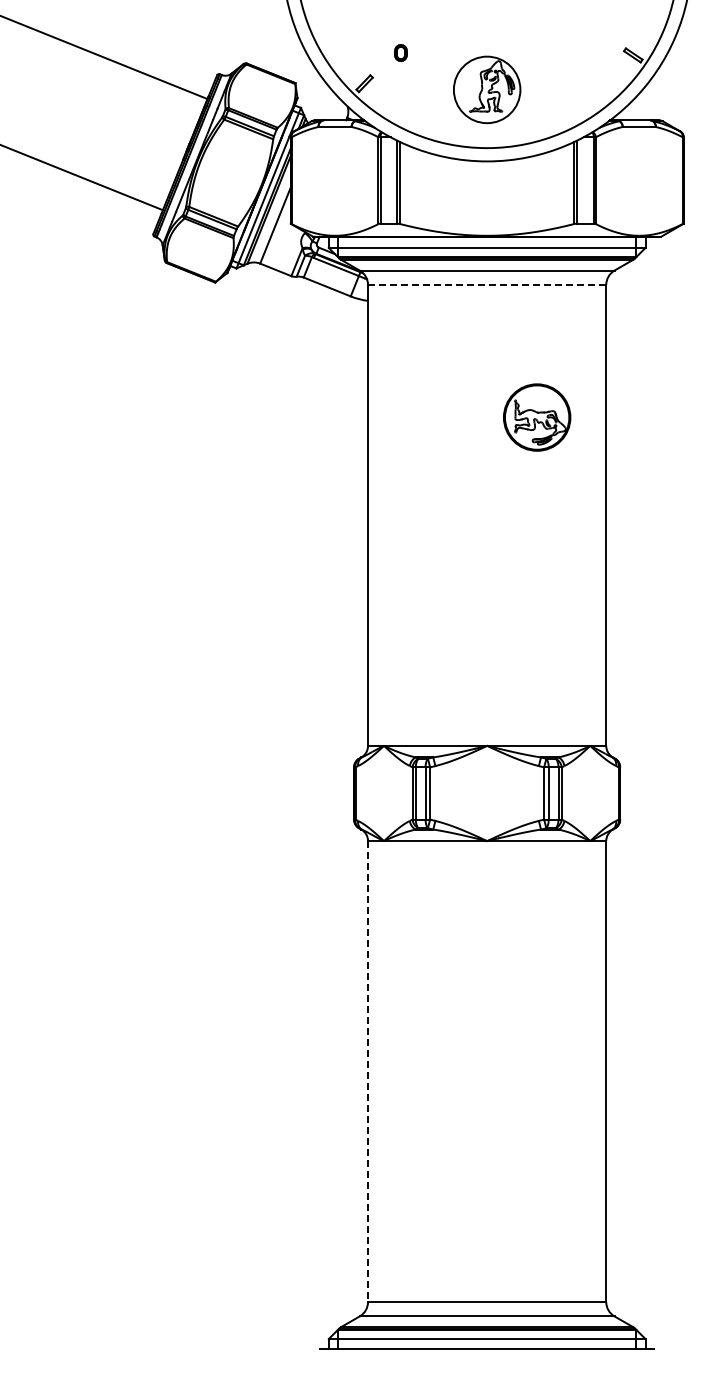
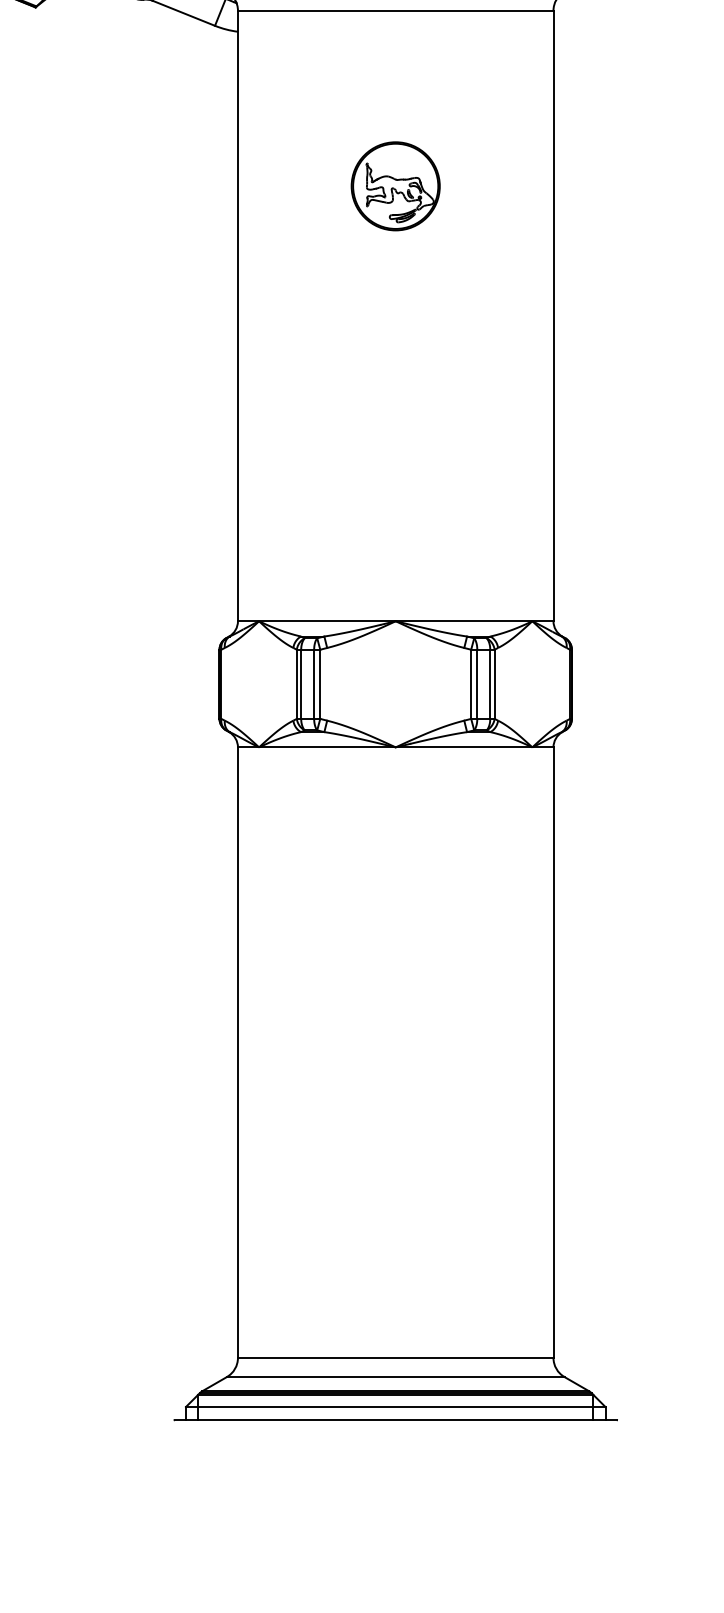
line: (486, 284) -> (394, 10), dashed -> solid
part: (537, 417) -> (396, 186), moved
line: (368, 1072) -> (238, 1053), dashed -> solid

